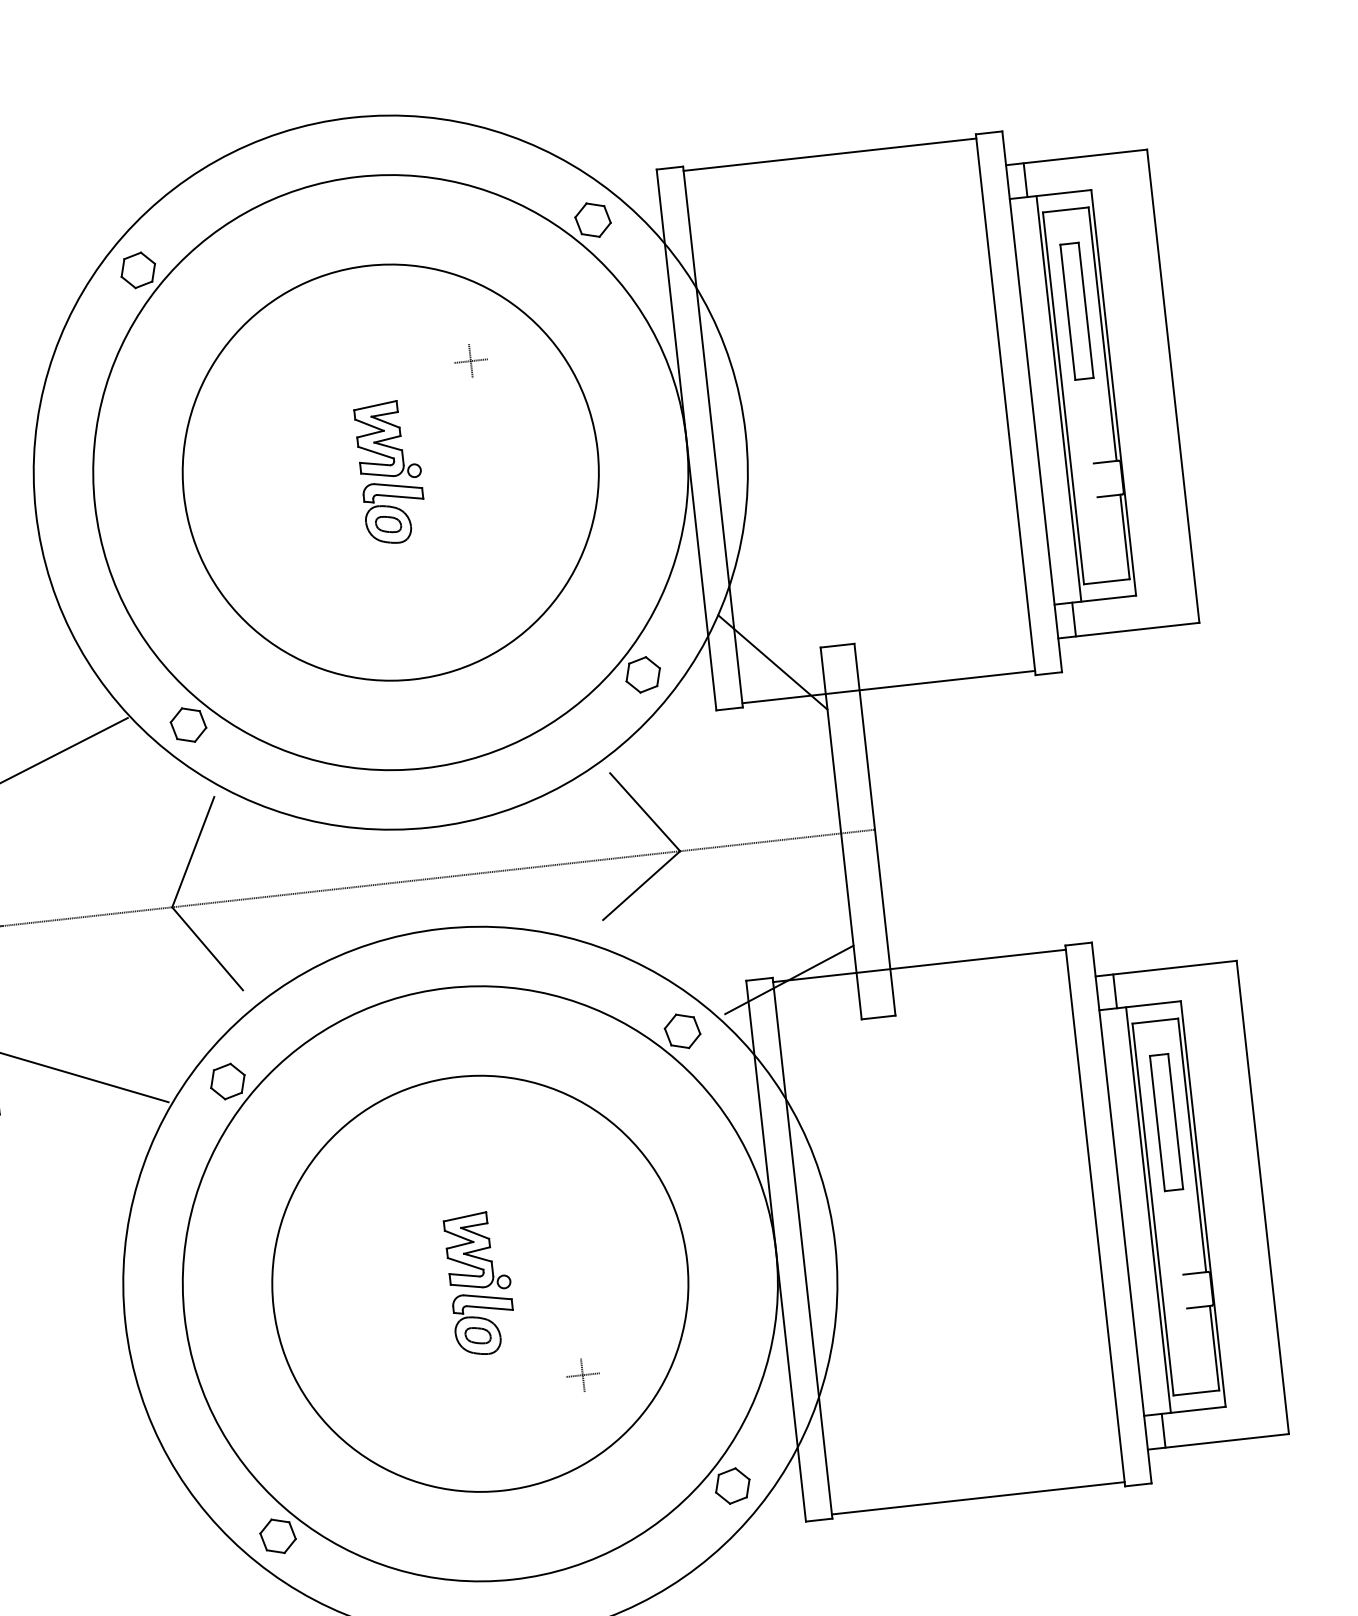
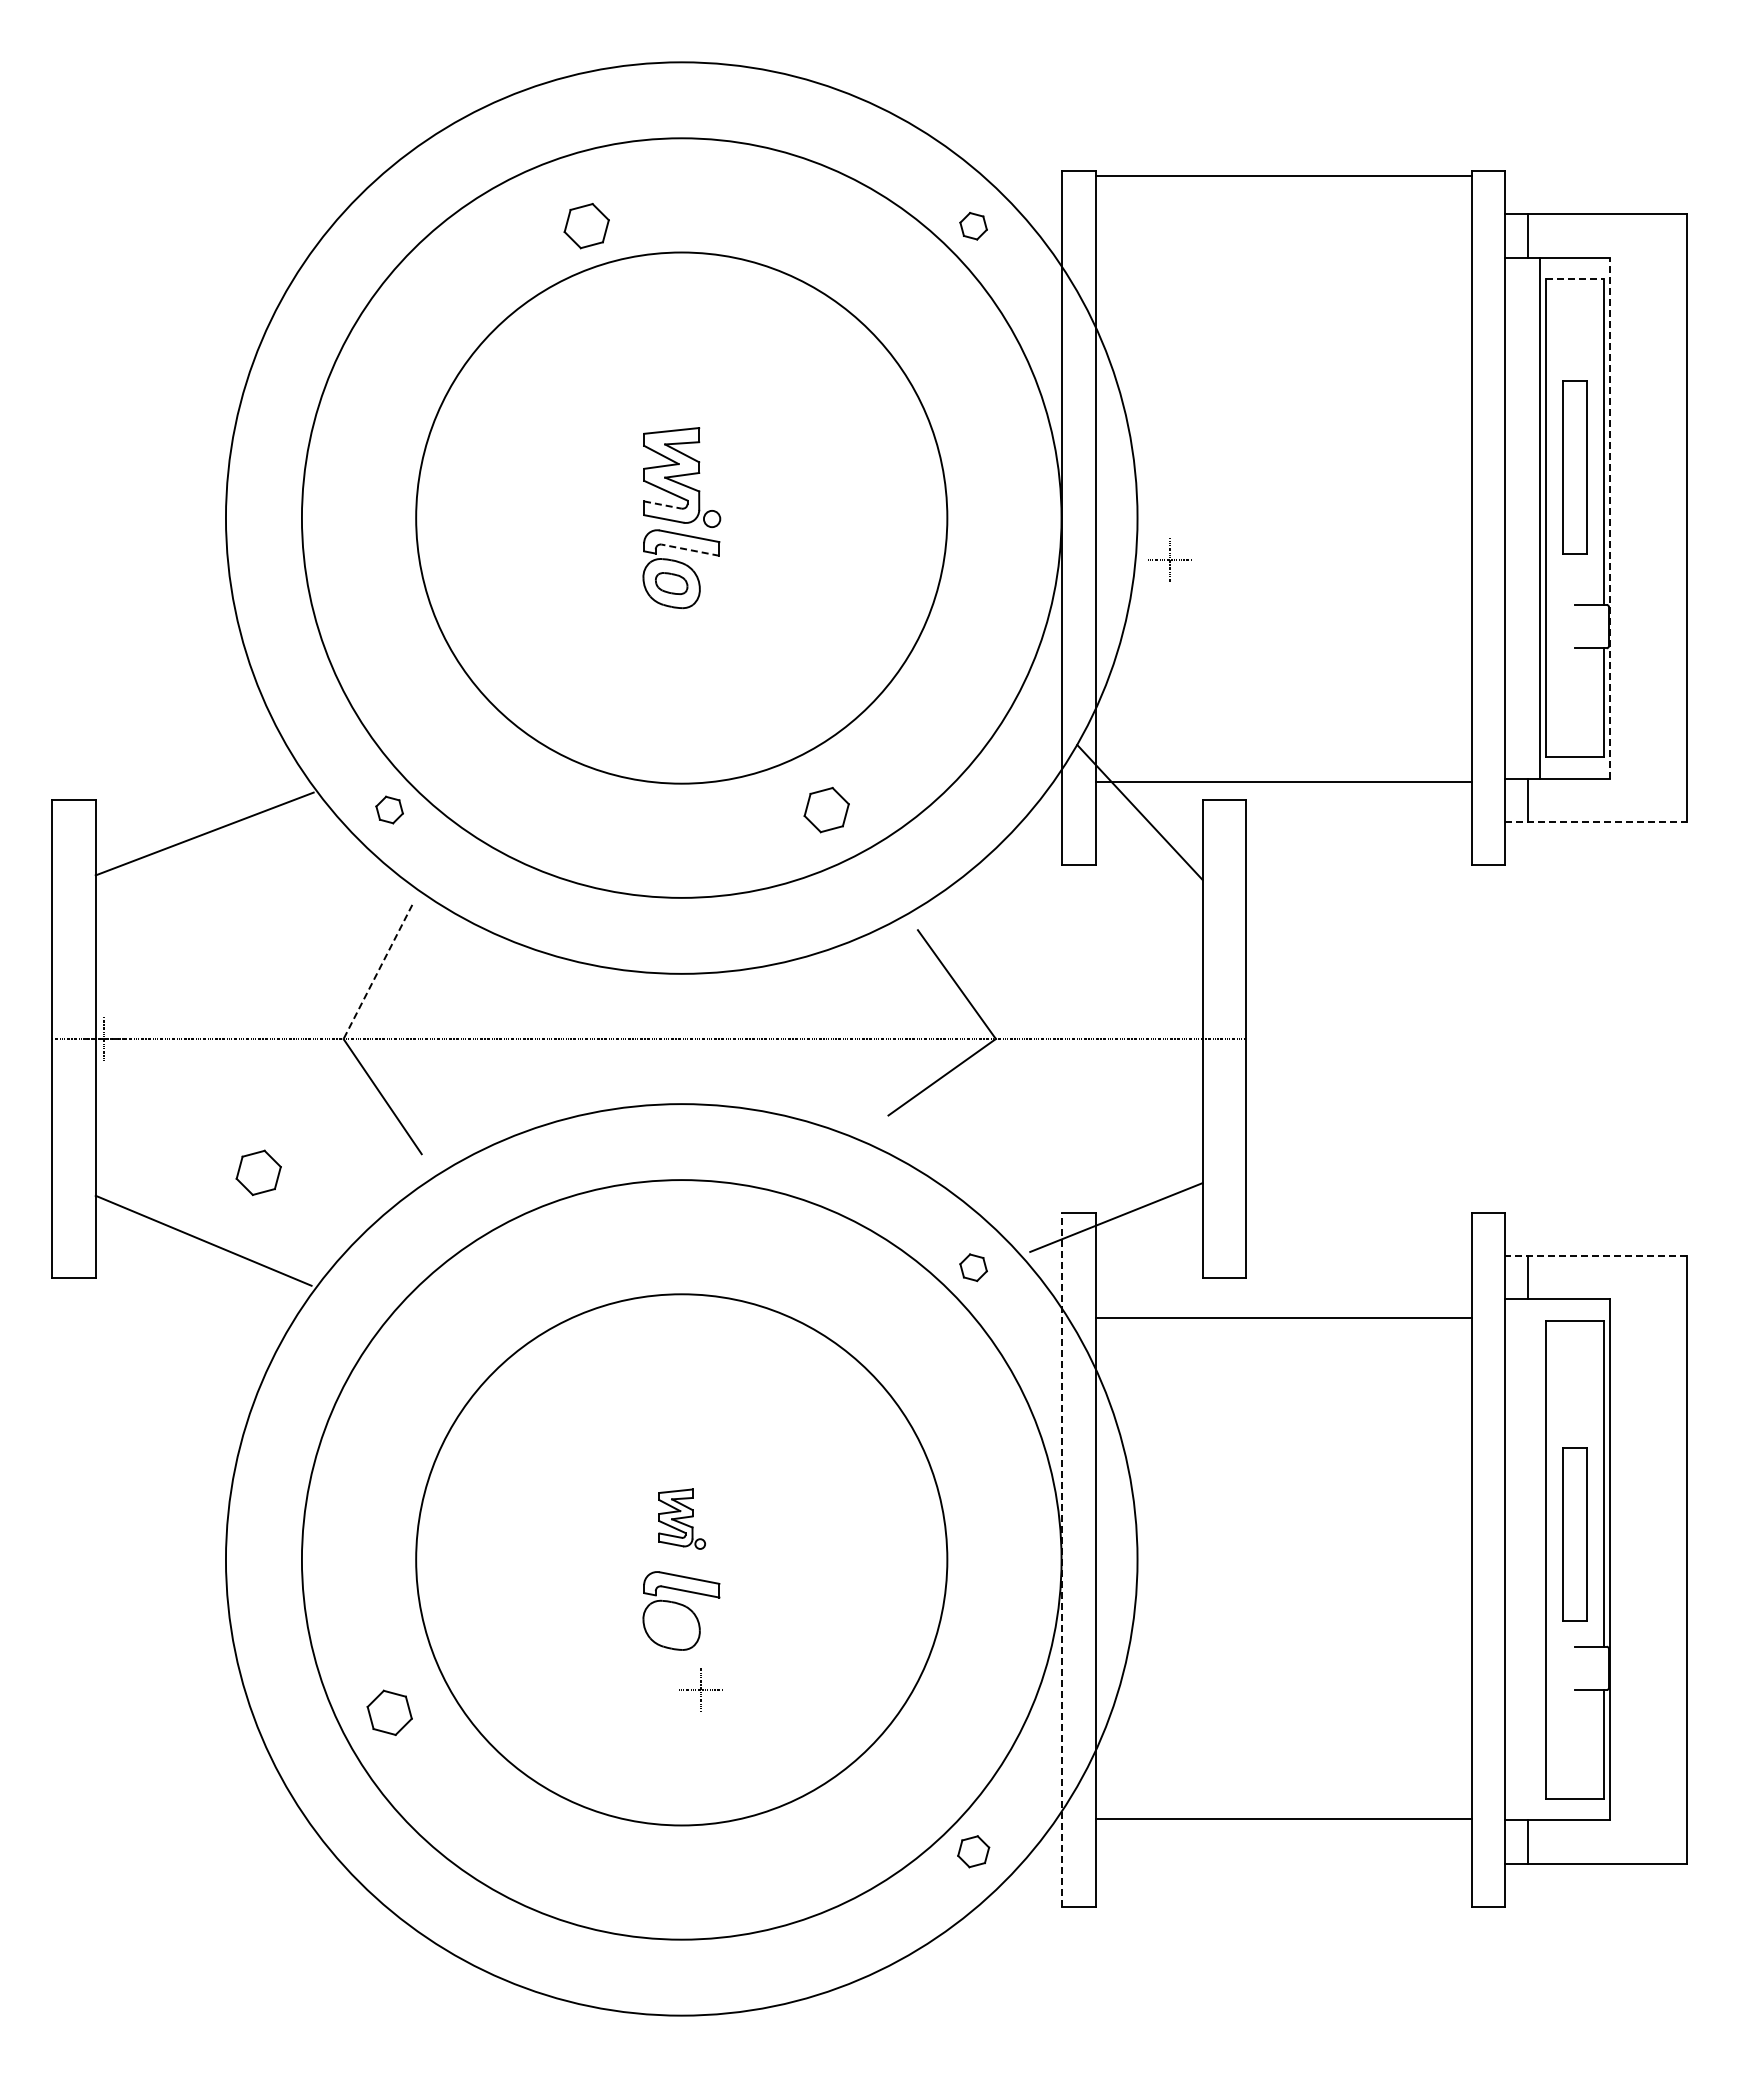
line: (1066, 210) -> (1575, 279), solid -> dashed
part: (592, 220) -> (973, 226), size x0.6
part: (138, 270) -> (586, 226), moved
part: (1076, 311) -> (1574, 467), moved
part: (470, 360) -> (1169, 559), moved
line: (1113, 392) -> (1610, 517), solid -> dashed
line: (375, 464) -> (663, 505), solid -> dashed
line: (399, 497) -> (689, 550), solid -> dashed
line: (1129, 630) -> (1596, 821), solid -> dashed
part: (643, 675) -> (826, 810), moved
line: (888, 686) -> (1283, 781), moved
part: (188, 724) -> (389, 809), size x0.6
line: (192, 852) -> (377, 972), solid -> dashed
line: (919, 966) -> (1283, 1318), moved
line: (1166, 968) -> (1596, 1256), solid -> dashed
part: (682, 1031) -> (973, 1267), size x0.6
part: (227, 1081) -> (258, 1172), moved
part: (1166, 1122) -> (1574, 1534), moved
line: (1148, 1209) -> (1539, 1559), removed
line: (776, 1250) -> (1061, 1559), solid -> dashed
part: (477, 1251) -> (682, 1518), size x0.6
part: (477, 1335) -> (671, 1624), removed
part: (582, 1374) -> (700, 1689), moved
part: (732, 1485) -> (973, 1851), size x0.7
line: (978, 1498) -> (1283, 1818), moved
part: (277, 1536) -> (389, 1712), moved

